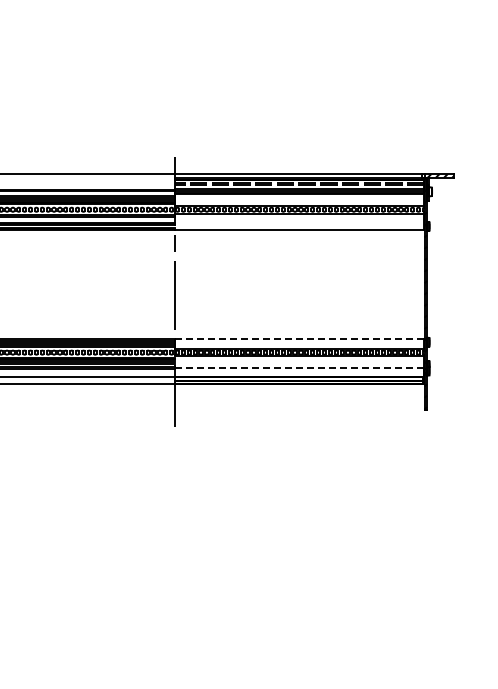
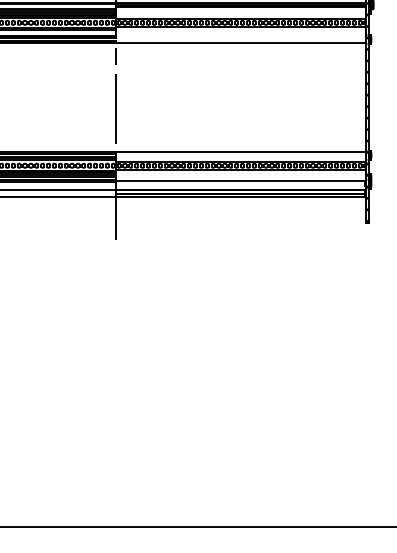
line: (299, 338) -> (241, 151), dashed -> solid
line: (299, 367) -> (241, 180), dashed -> solid

